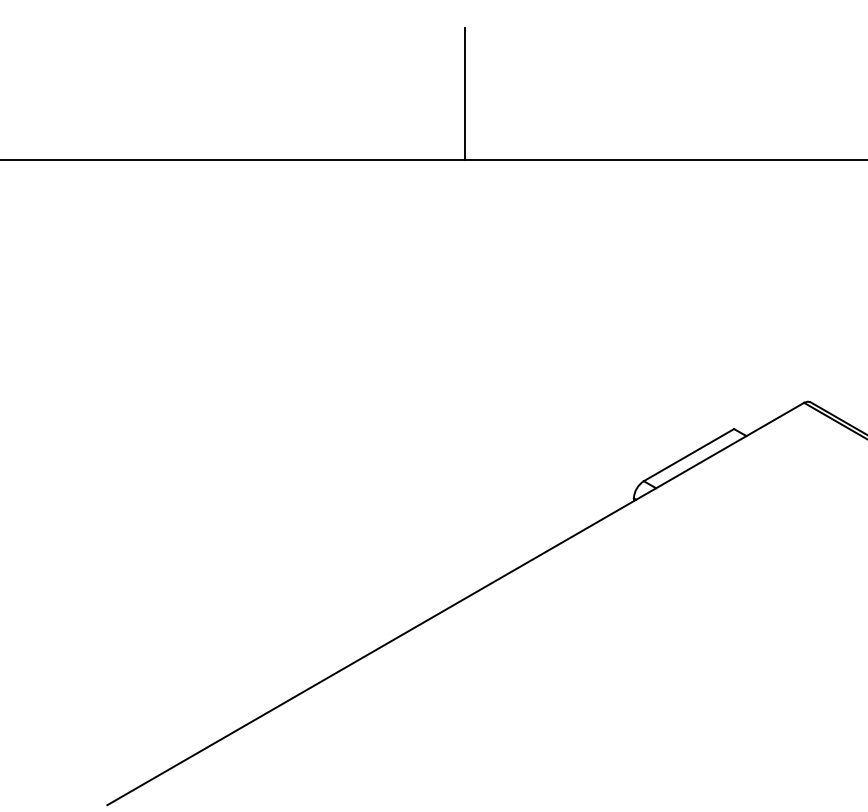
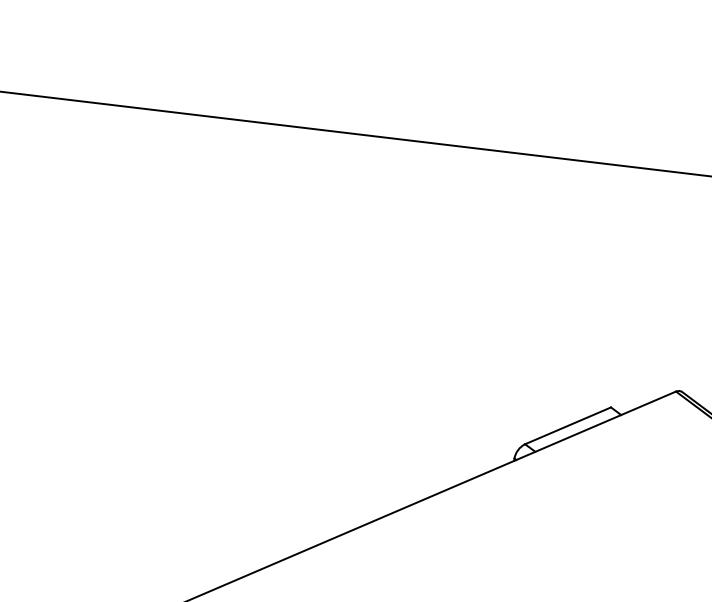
line: (465, 93) -> (407, 80), removed

